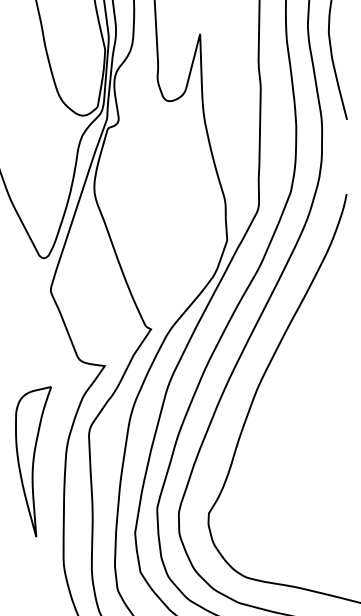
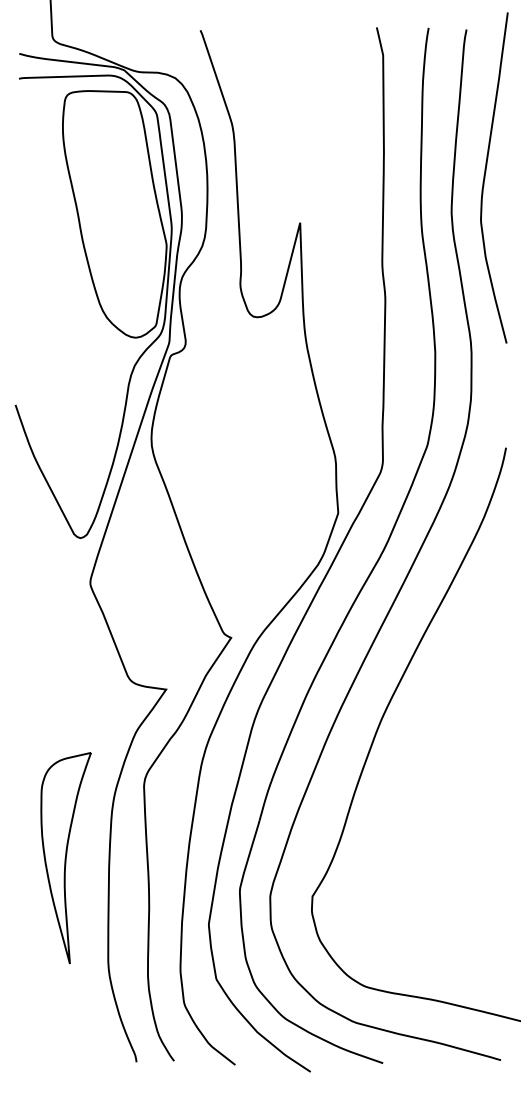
part: (33, 462) -> (65, 858), moved

